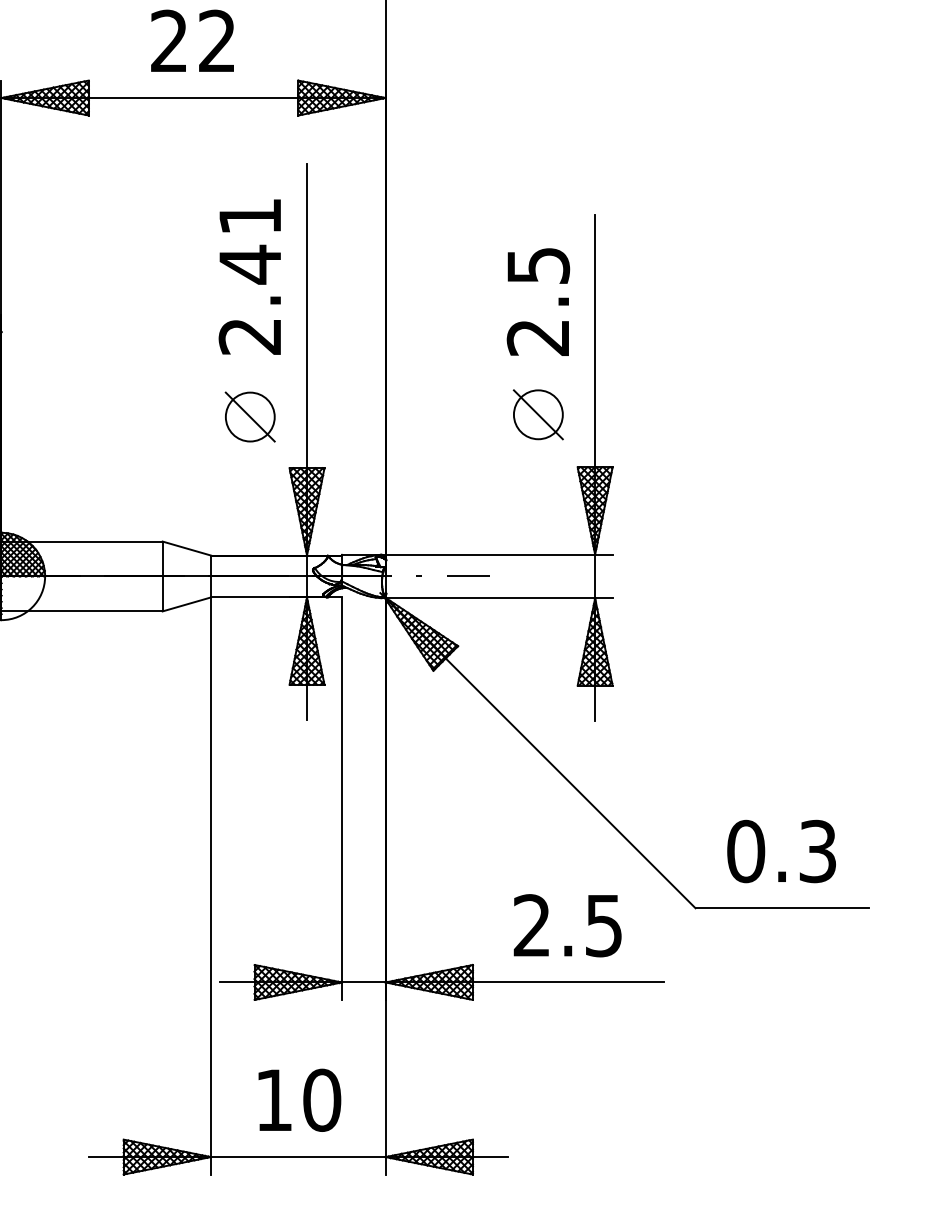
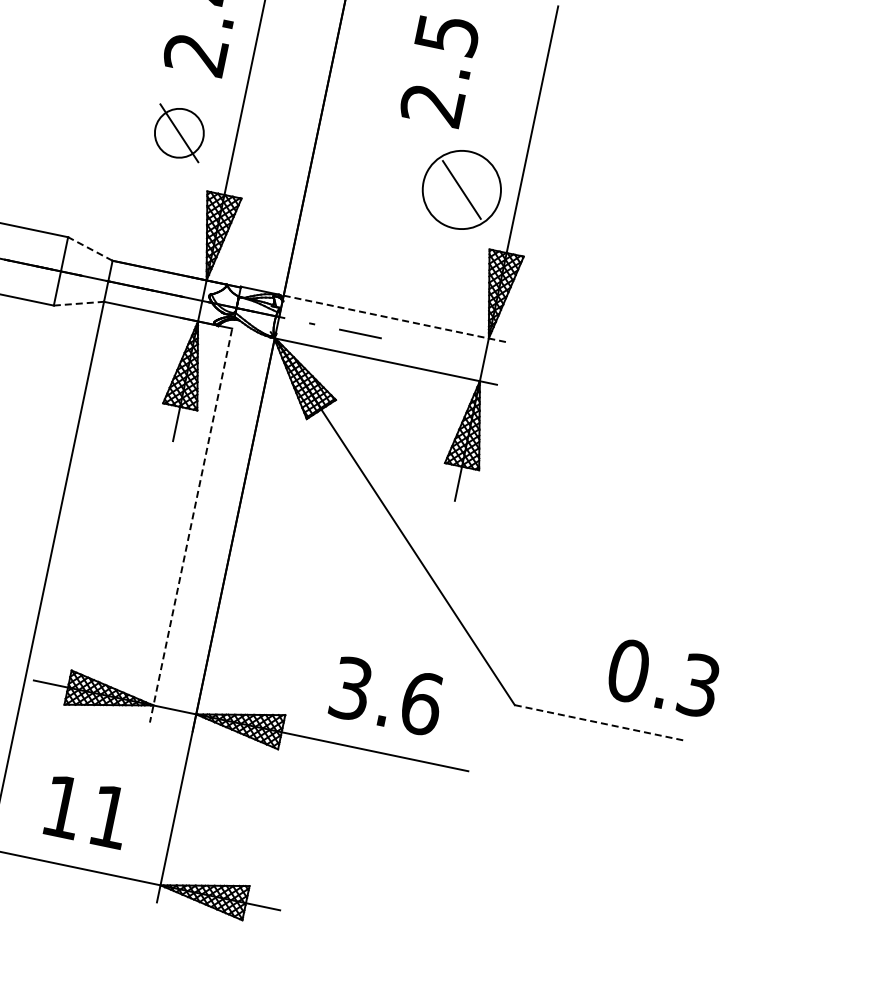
text: (538, 301) -> (440, 69), moved
circle: (537, 414) -> (461, 189), size x1.6
line: (186, 548) -> (90, 248), solid -> dashed
line: (496, 554) -> (392, 318), solid -> dashed
line: (187, 604) -> (79, 303), solid -> dashed
line: (341, 799) -> (190, 526), solid -> dashed
text: (781, 851) -> (663, 678), moved
line: (782, 908) -> (599, 723), solid -> dashed
text: (568, 925) -> (386, 696), 2.5 -> 3.6
text: (322, 1099) -> (110, 816), 10 -> 11

